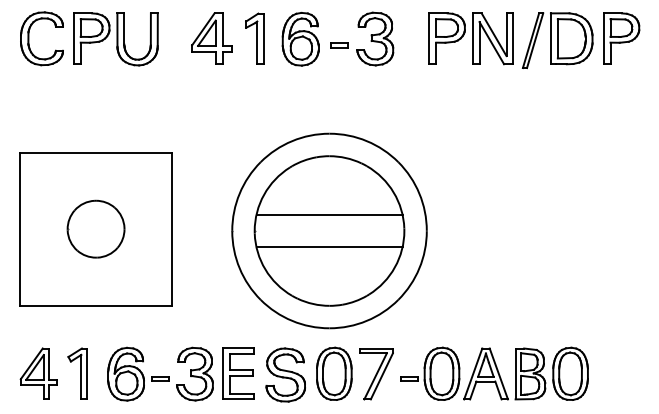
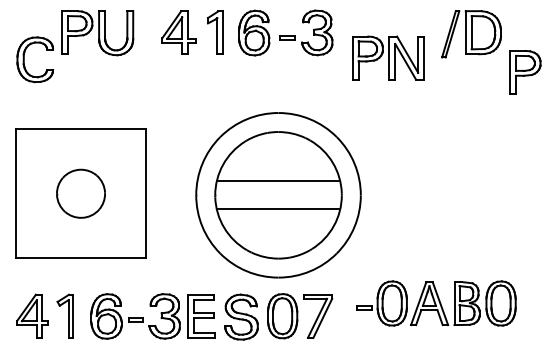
part: (29, 38) -> (24, 59), moved
part: (470, 38) -> (387, 57), moved
part: (621, 38) -> (525, 72), moved
part: (494, 373) -> (436, 303), moved

